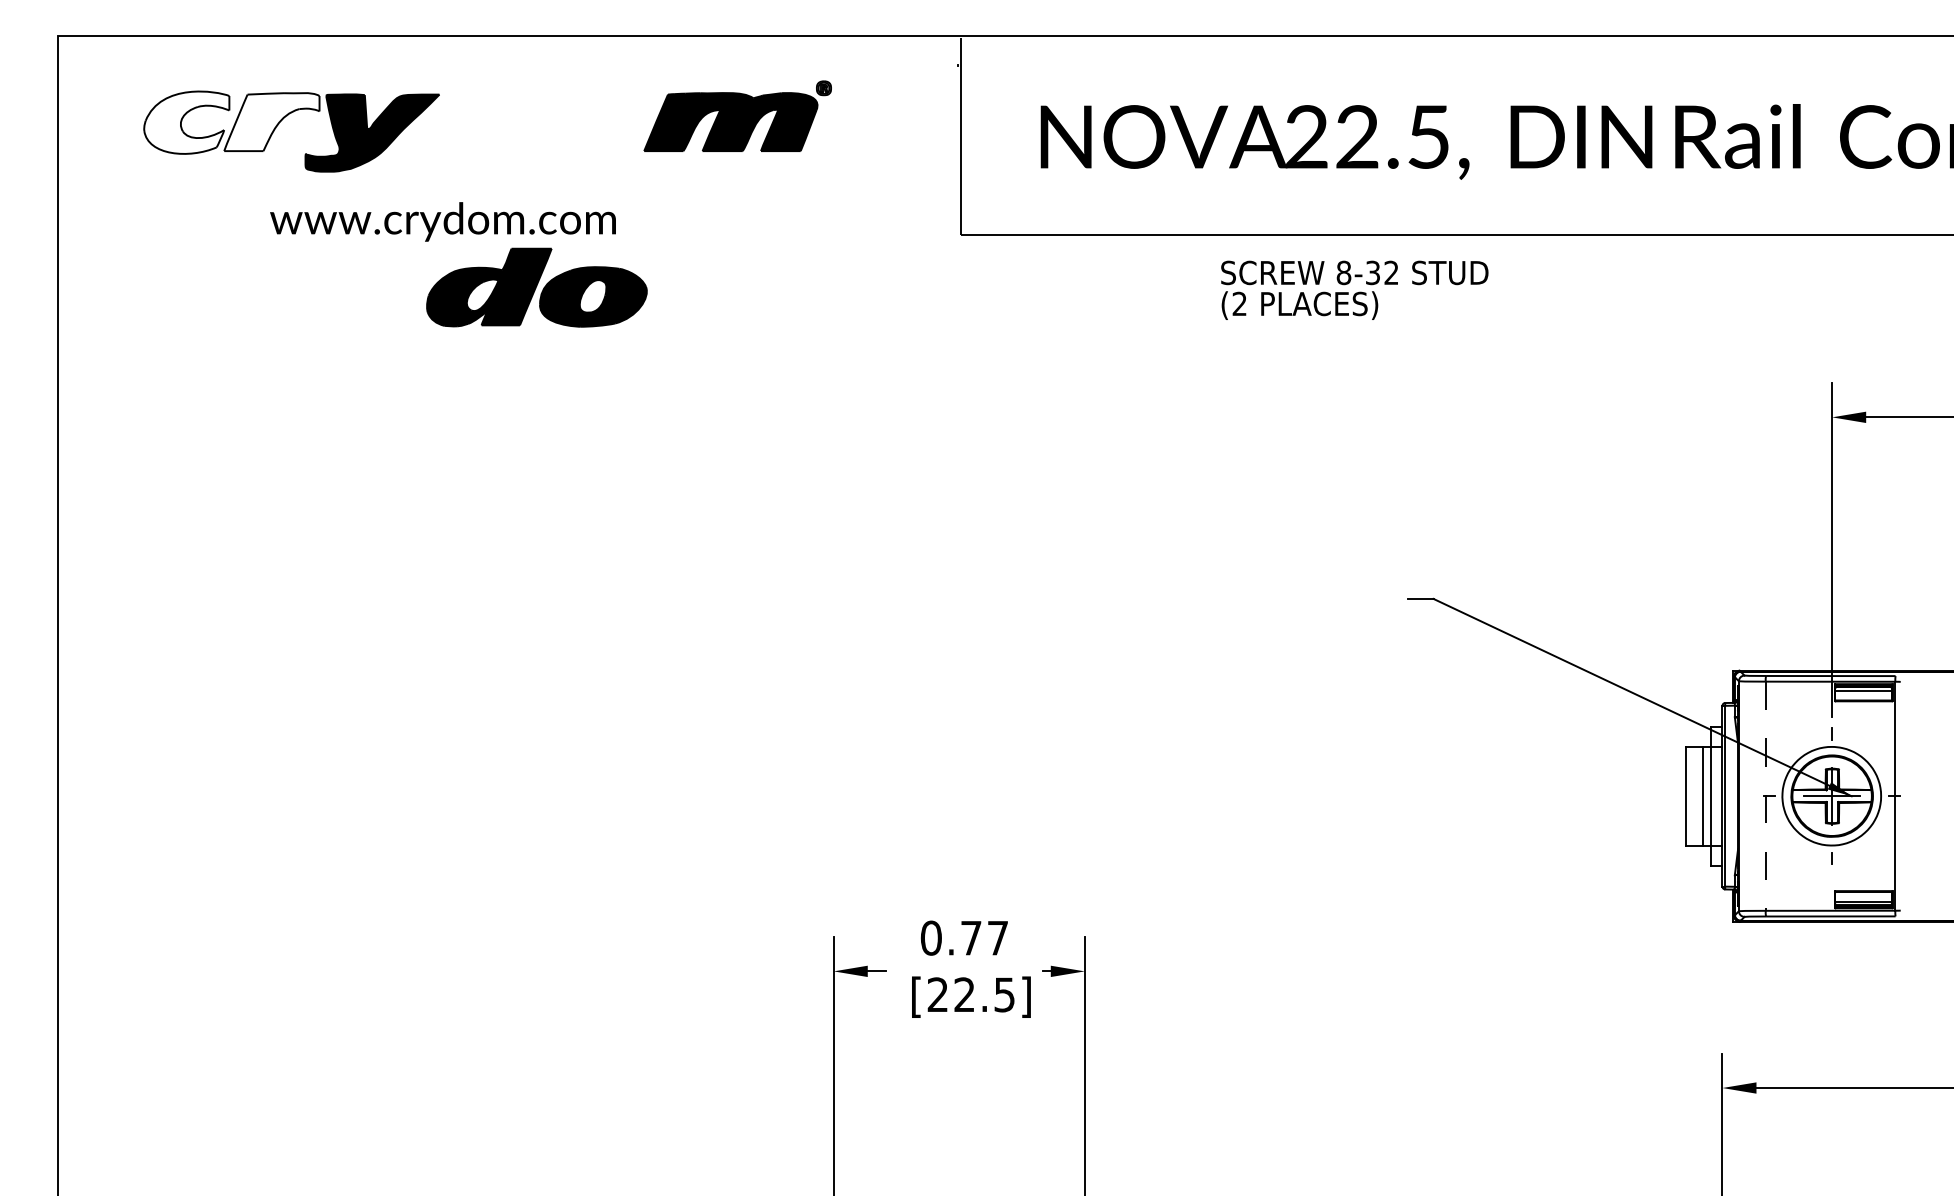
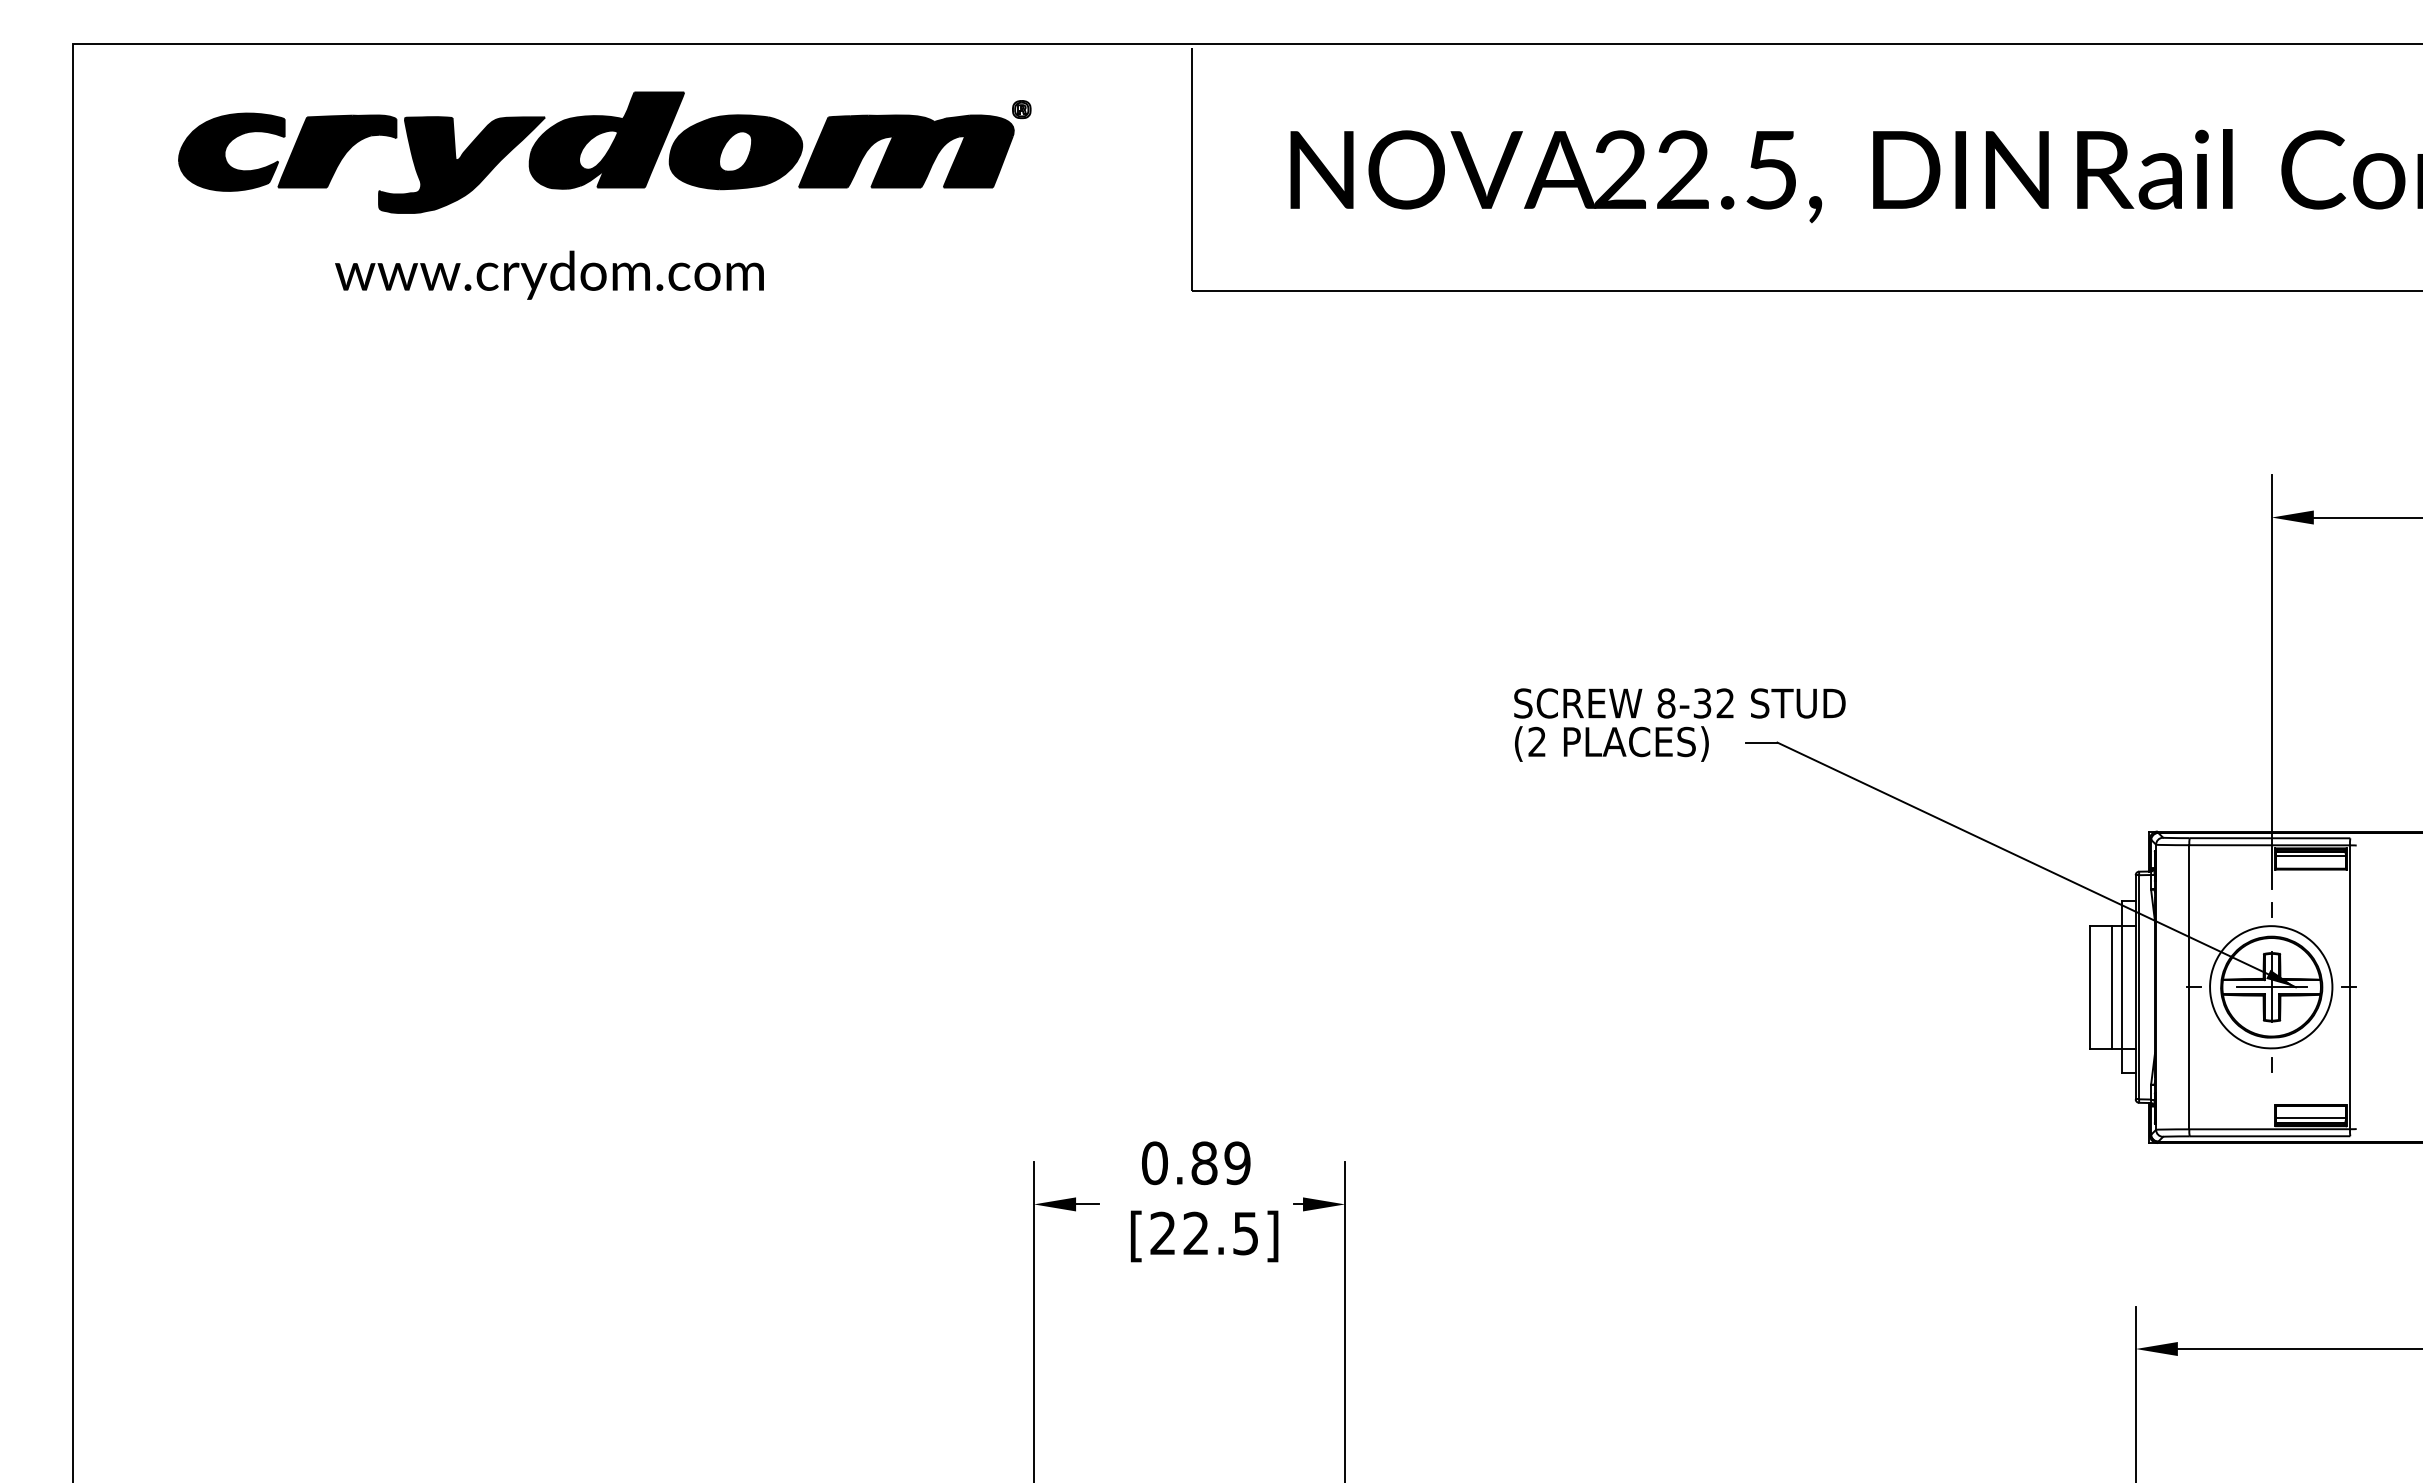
fill: (186, 122) -> (231, 151), added
fill: (272, 122) -> (337, 151), added
part: (536, 287) -> (665, 140), moved
text: (1354, 289) -> (1679, 724), moved
line: (1765, 796) -> (2189, 987), dashed -> solid
text: (984, 938) -> (1220, 1163), 0.77 -> 0.89

